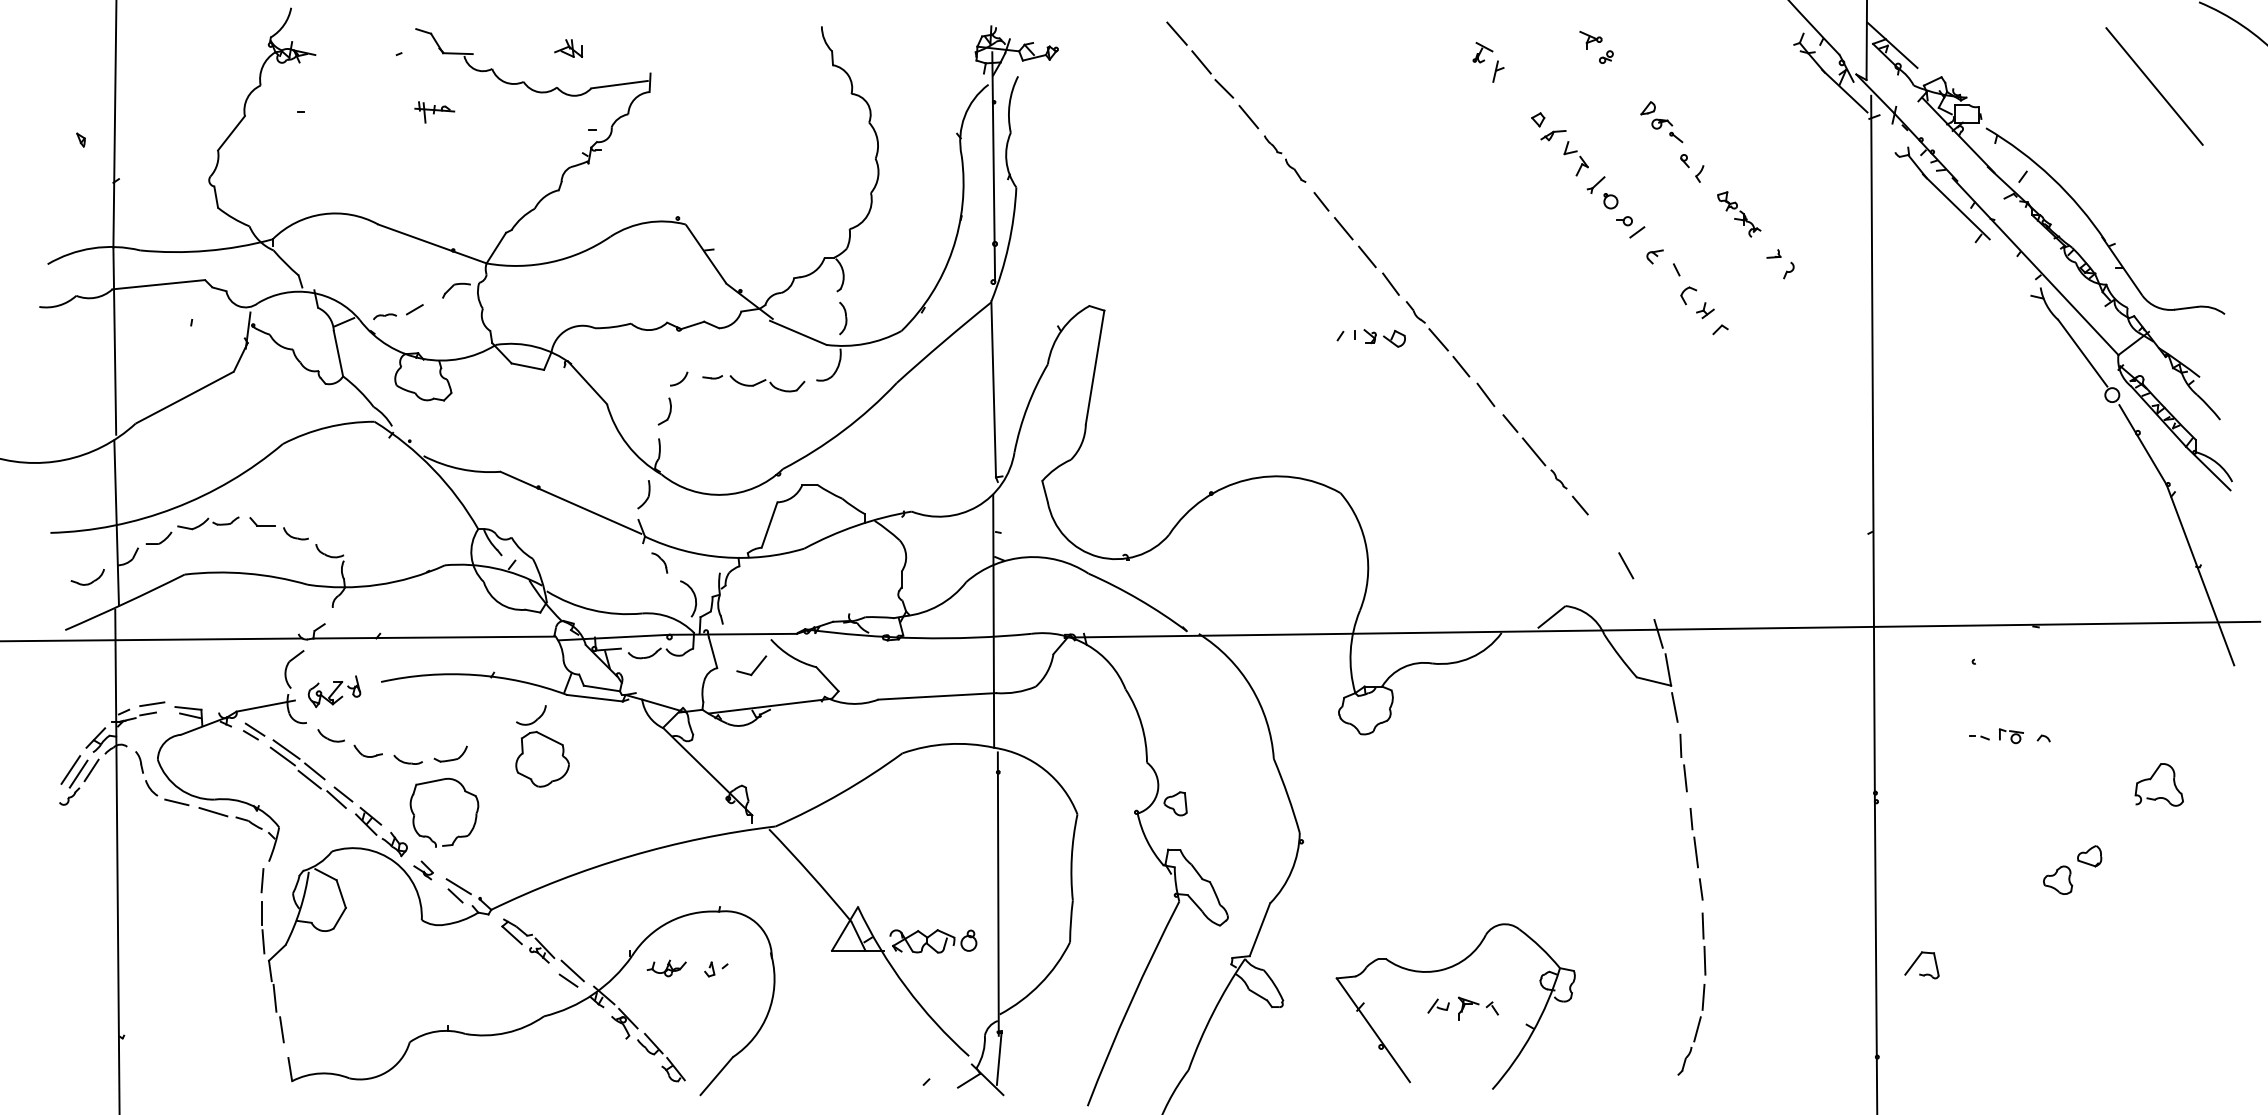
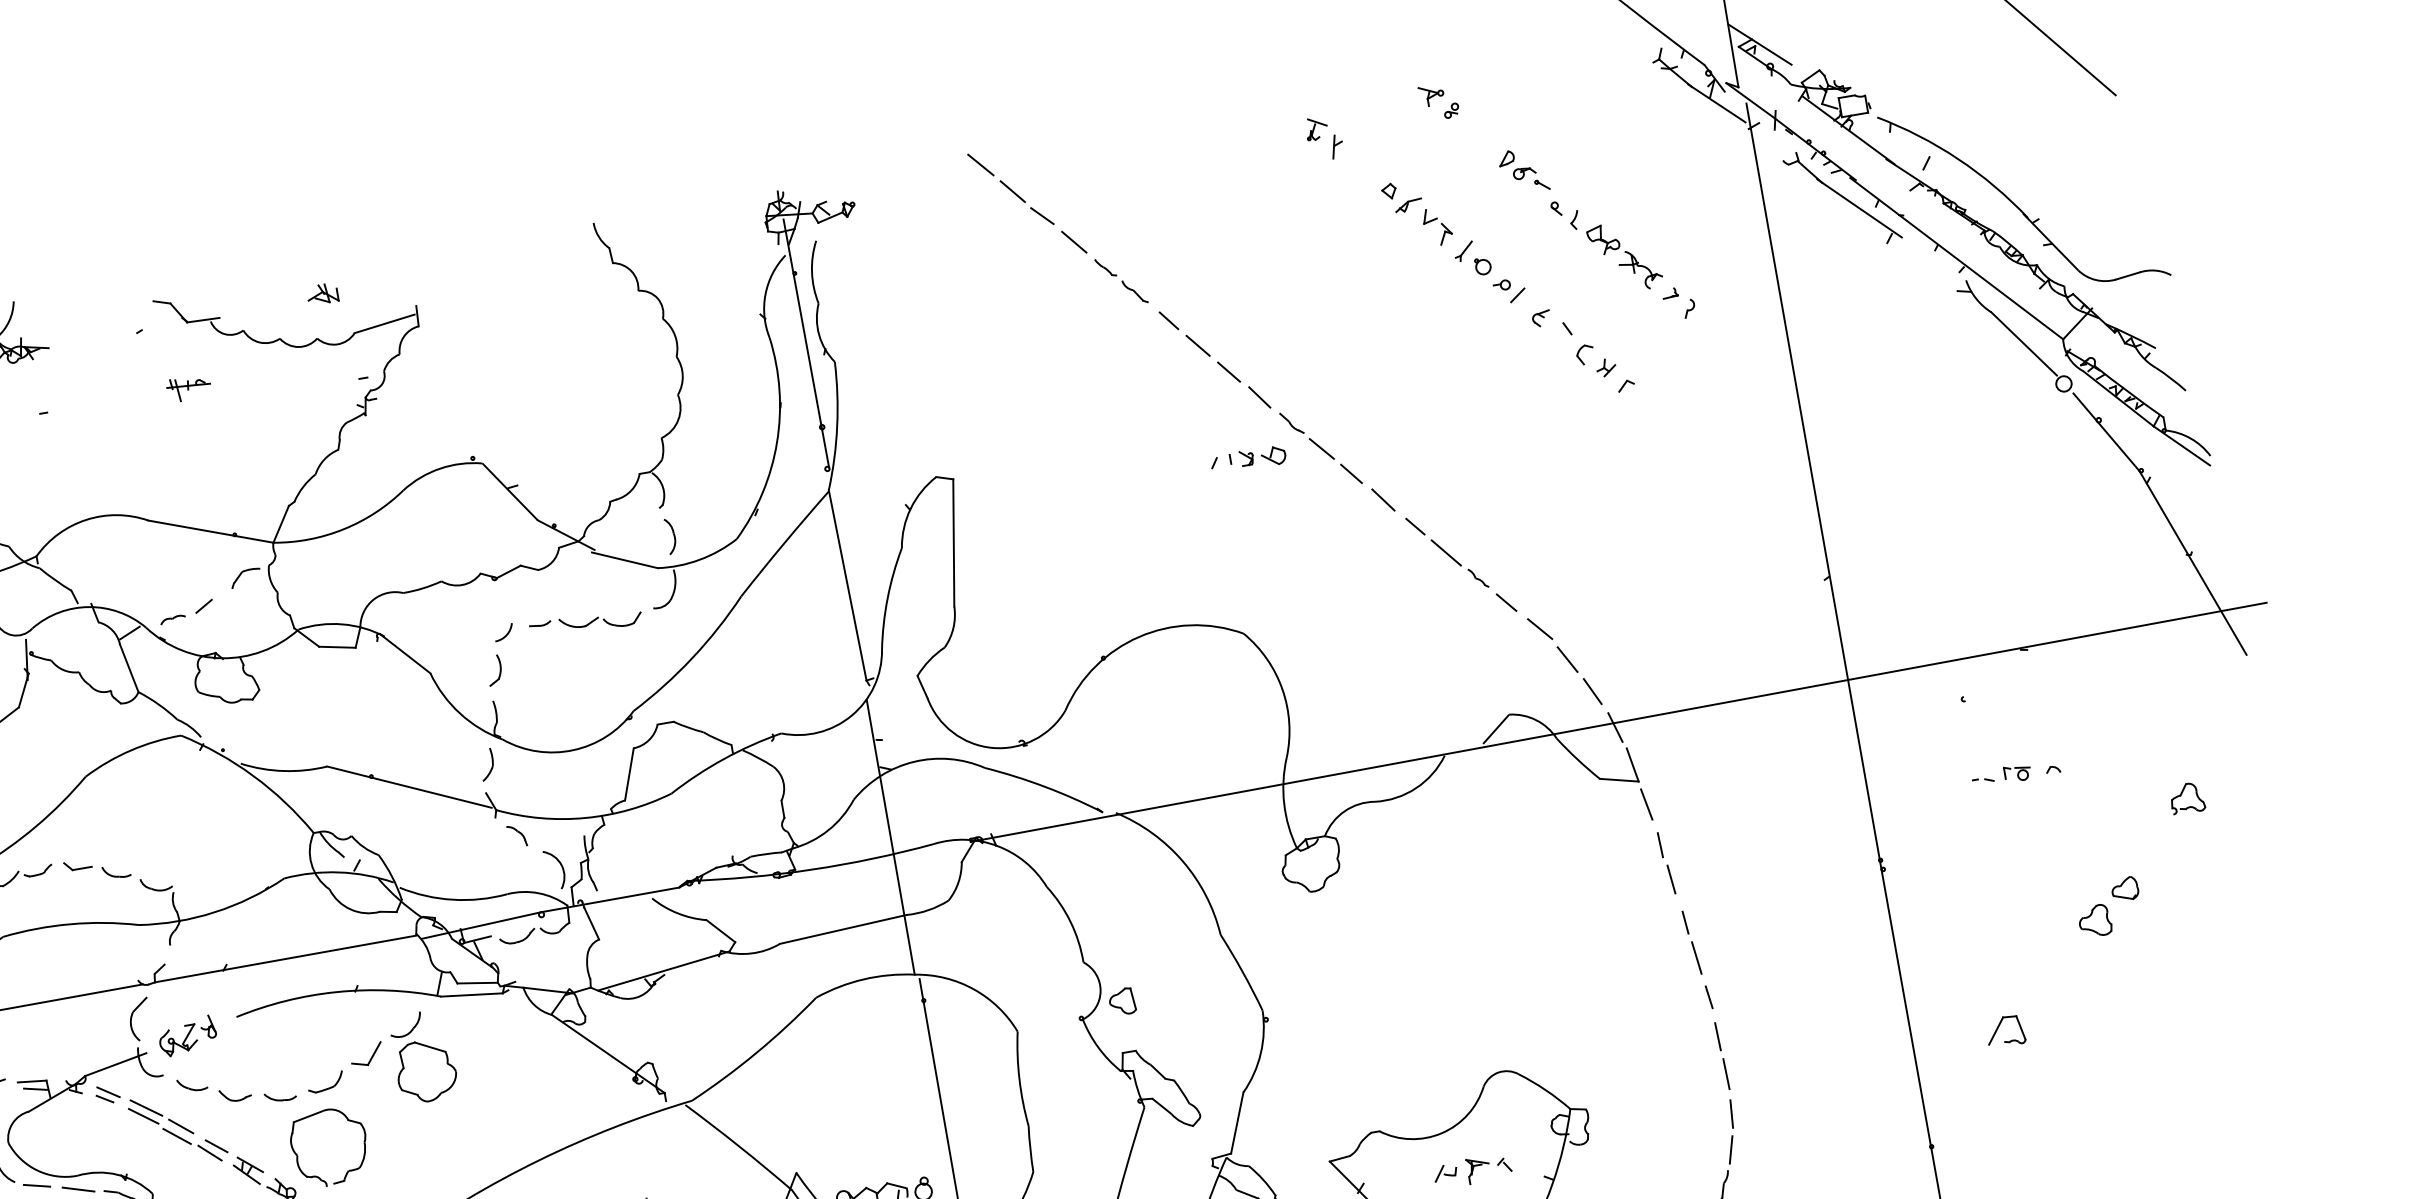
part: (1739, 214) -> (1625, 256), size x1.43
line: (1606, 533) -> (1540, 628), added
line: (1643, 597) -> (1592, 690), added
part: (751, 665) -> (366, 1054), moved
part: (2158, 784) -> (2186, 798), size x0.62
part: (1917, 960) -> (1999, 1027), moved

